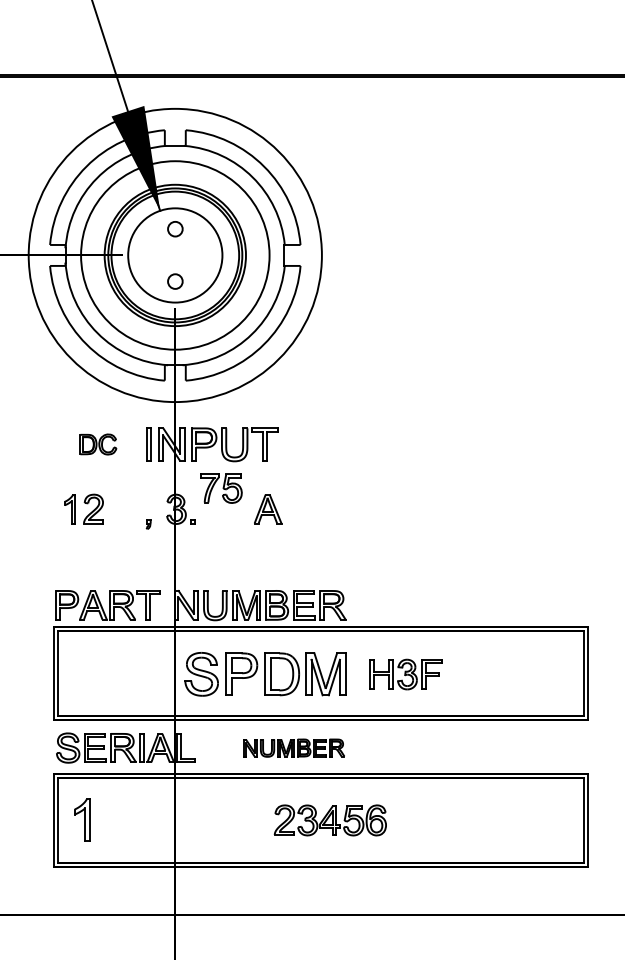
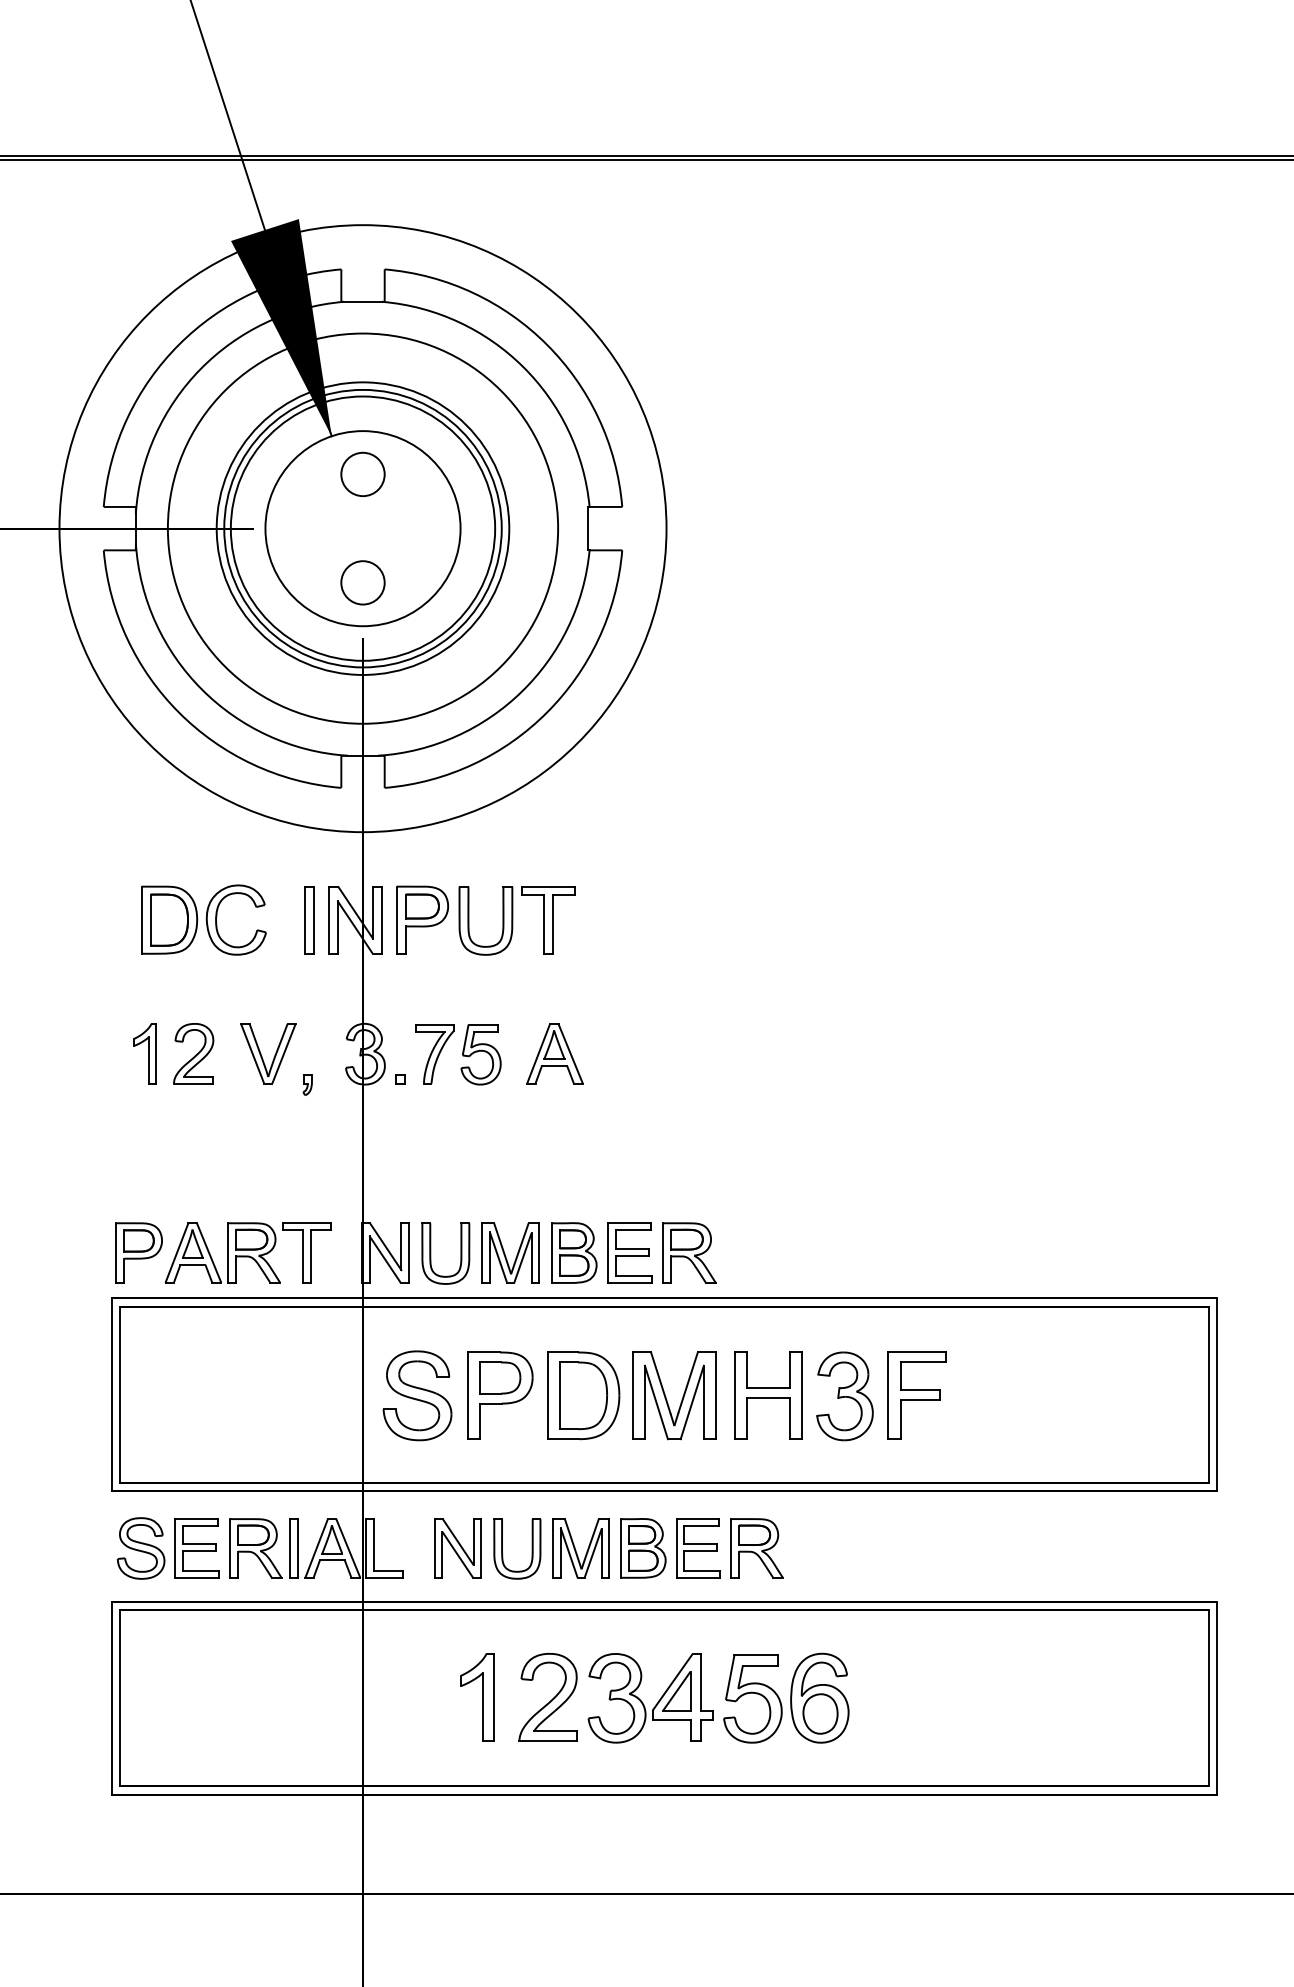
circle: (175, 228) -> (363, 472), size x1.43
circle: (175, 281) -> (363, 582), size x1.43
part: (98, 444) -> (203, 920), size x1.67
part: (221, 488) -> (458, 1054), moved
part: (129, 509) -> (268, 1054), added
part: (405, 674) -> (839, 1396), size x1.43
part: (293, 747) -> (607, 1547), size x1.67
part: (82, 819) -> (477, 1696), moved
part: (330, 820) -> (684, 1698), size x1.43

